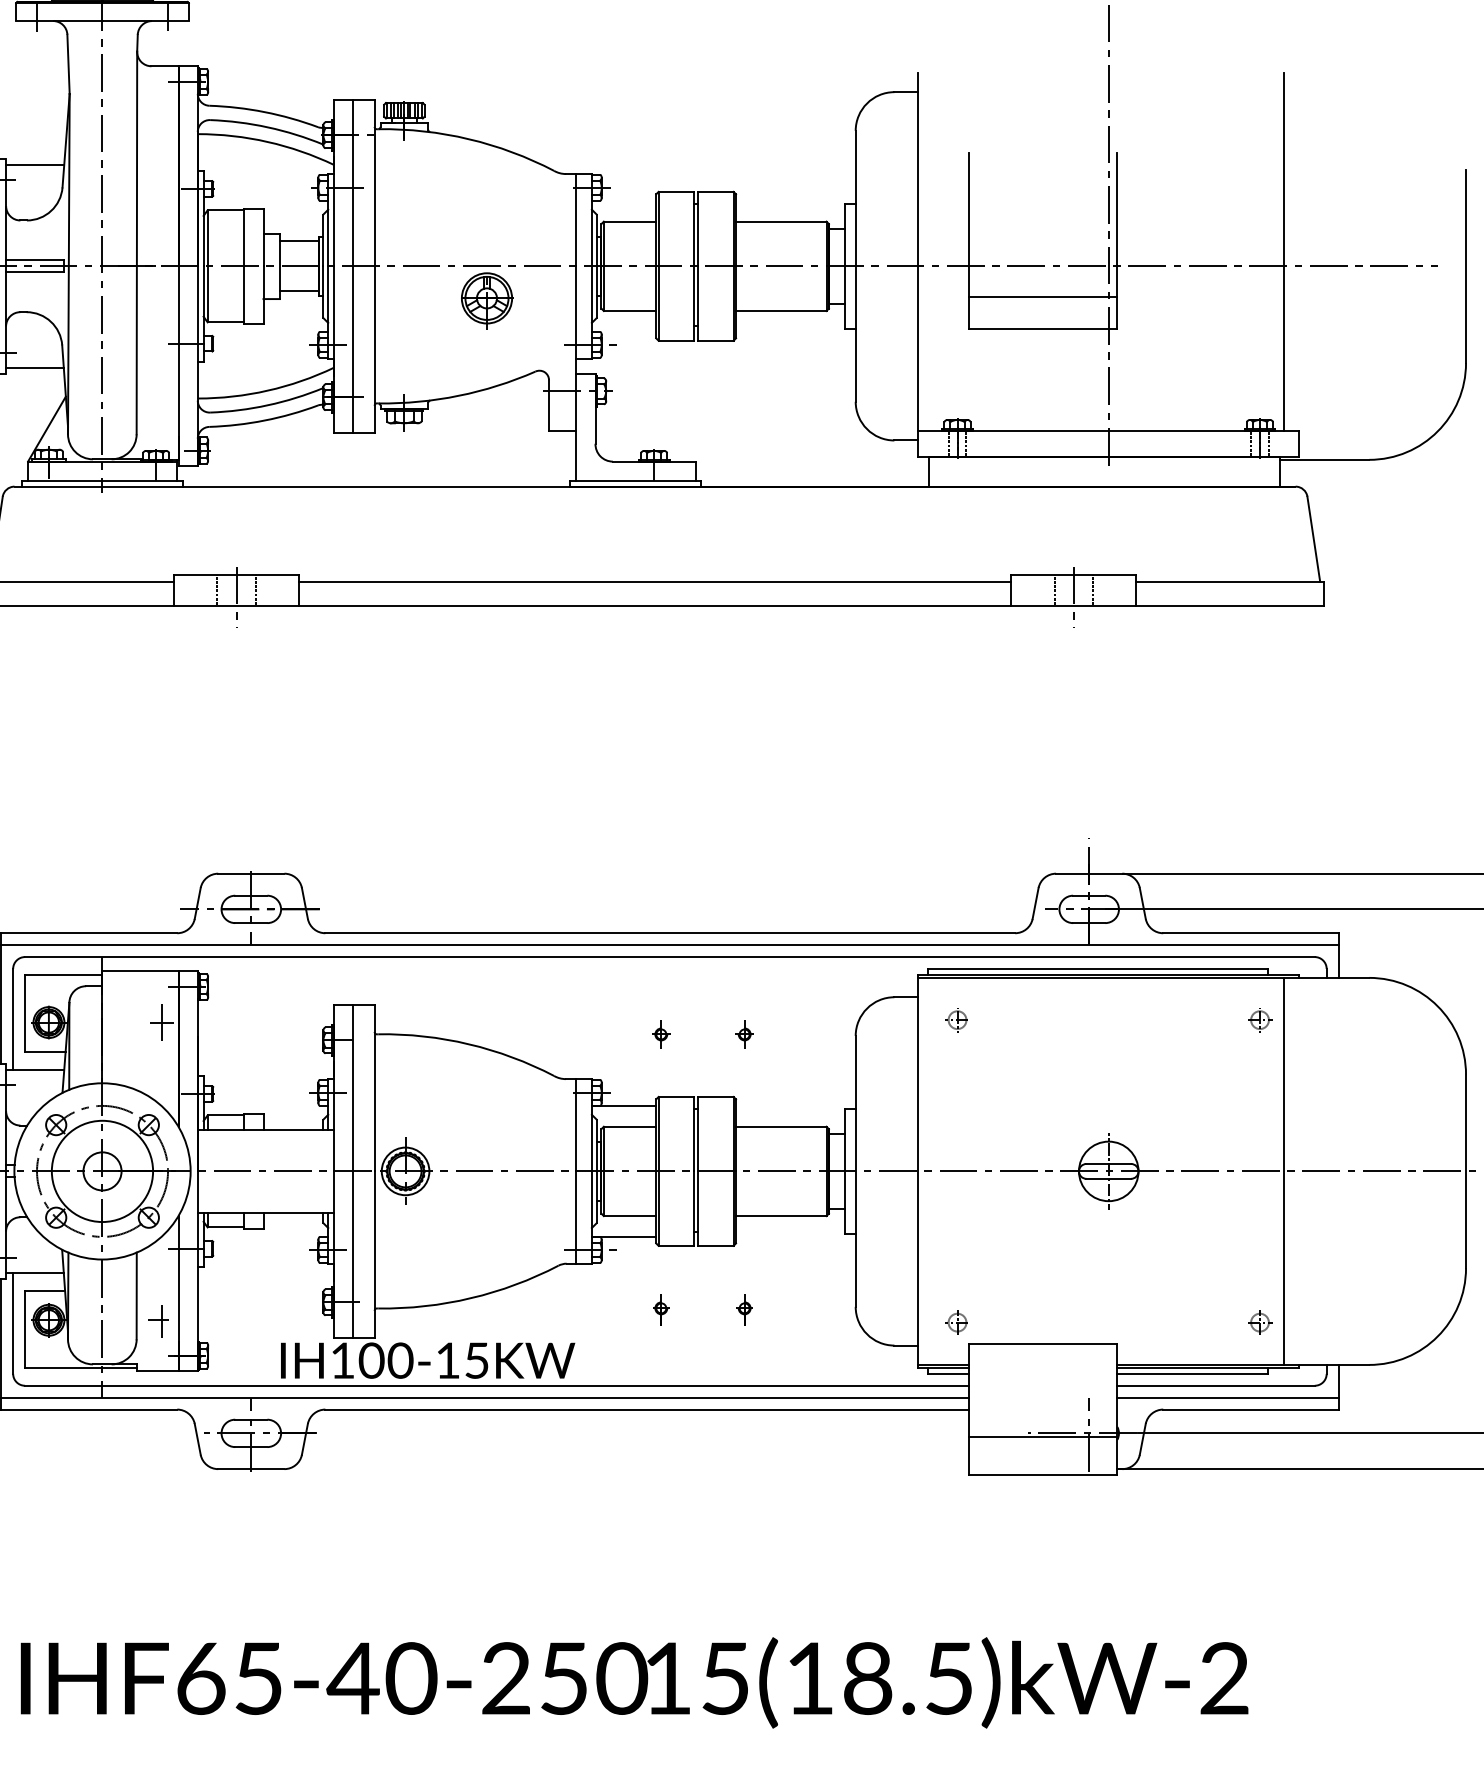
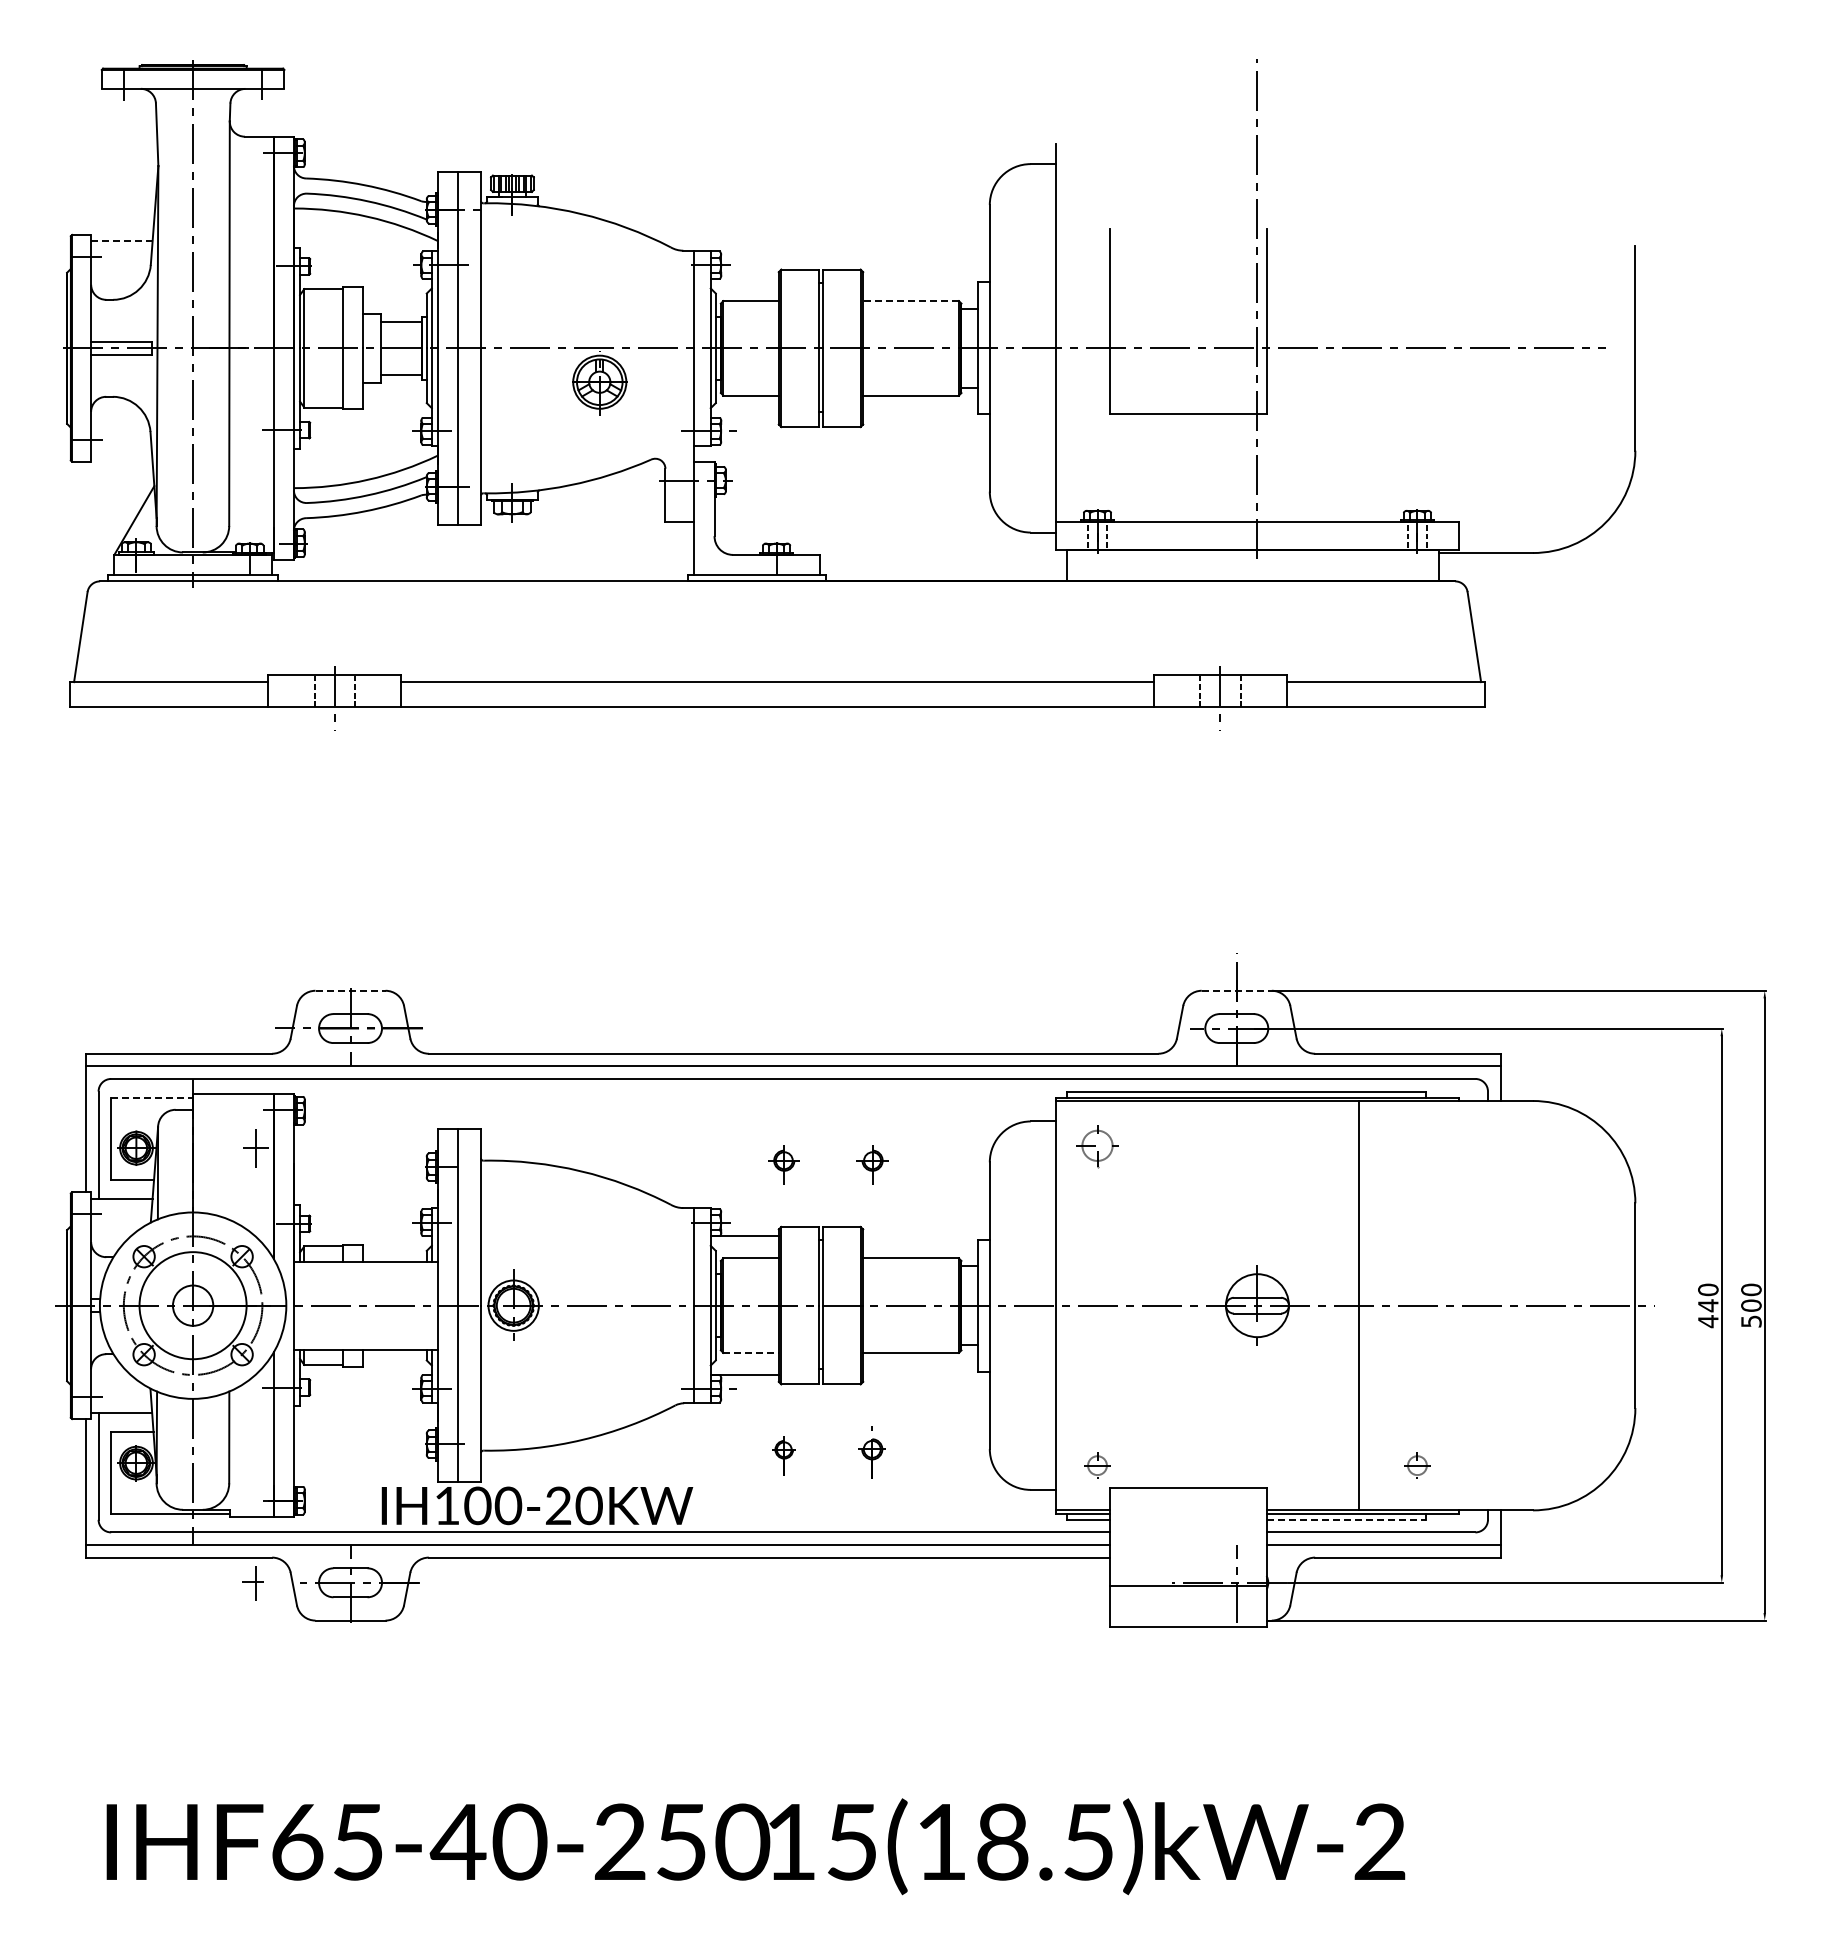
line: (34, 165) -> (121, 241), solid -> dashed
line: (781, 222) -> (911, 301), solid -> dashed
line: (1283, 251) -> (1442, 332), removed
line: (1042, 296) -> (1187, 380), removed
line: (34, 367) -> (121, 455), removed
line: (252, 873) -> (351, 990), solid -> dashed
line: (1089, 873) -> (1237, 990), solid -> dashed
line: (64, 974) -> (152, 1097), solid -> dashed
part: (957, 1019) -> (1097, 1145), size x1.6
part: (1260, 1019) -> (1417, 1145), removed
part: (660, 1034) -> (783, 1160), size x1.6
part: (743, 1034) -> (871, 1160), size x1.6
line: (1283, 1171) -> (1359, 1305), moved
line: (630, 1215) -> (751, 1352), solid -> dashed
part: (660, 1310) -> (783, 1452), size x1.4
part: (744, 1310) -> (872, 1452), size x1.6
part: (158, 1321) -> (252, 1583), moved
text: (462, 1360) -> (573, 1505), IH100-15KW -> IH100-20KW
line: (1192, 1373) -> (1346, 1519), solid -> dashed

